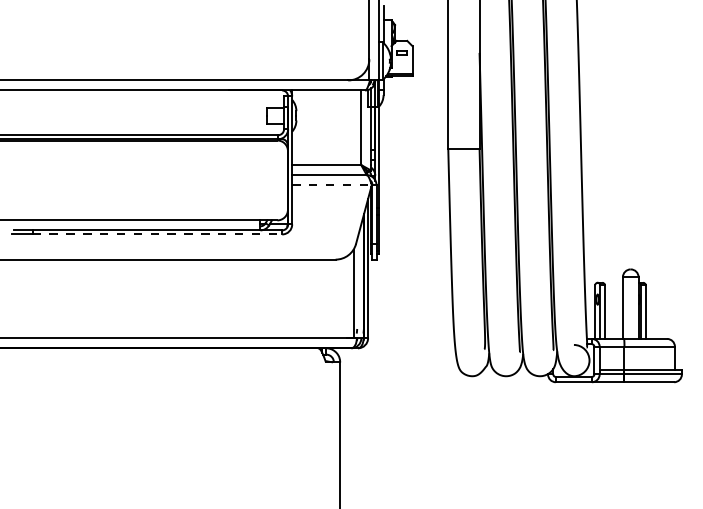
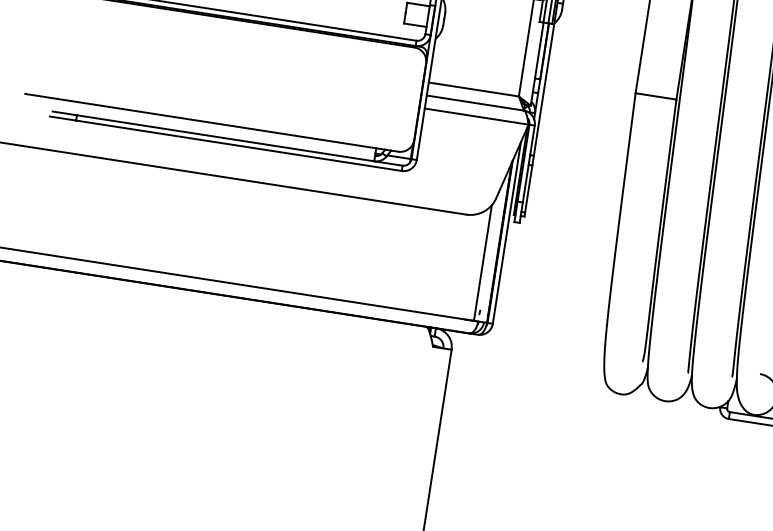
line: (332, 185) -> (477, 117), dashed -> solid
line: (157, 234) -> (239, 145), dashed -> solid

